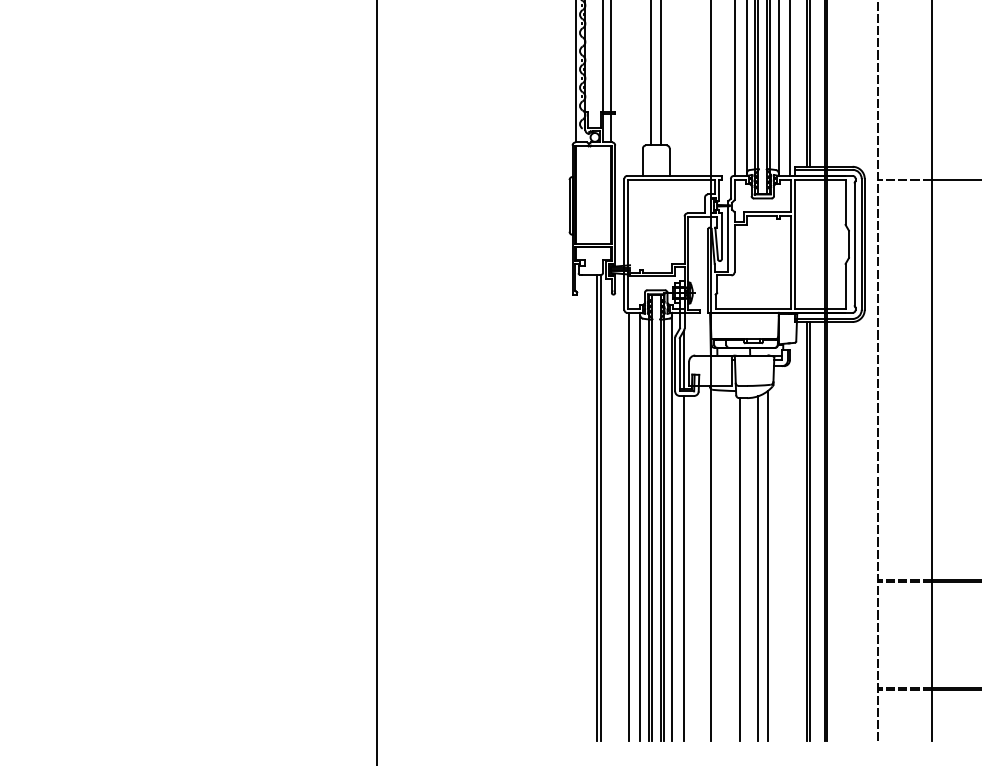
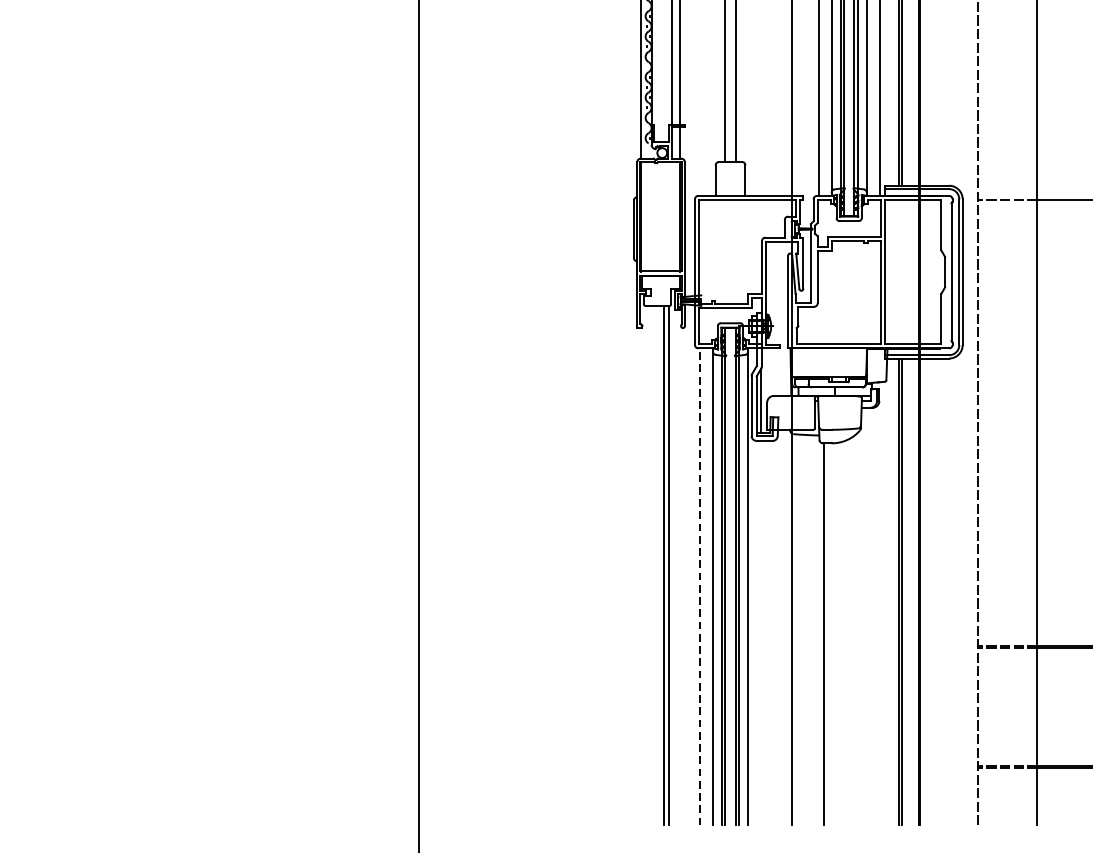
line: (628, 526) -> (699, 586), solid -> dashed
line: (768, 565) -> (855, 629), removed
line: (683, 568) -> (760, 633), removed
line: (757, 568) -> (843, 633), removed

